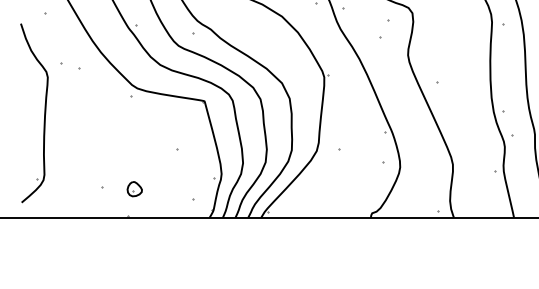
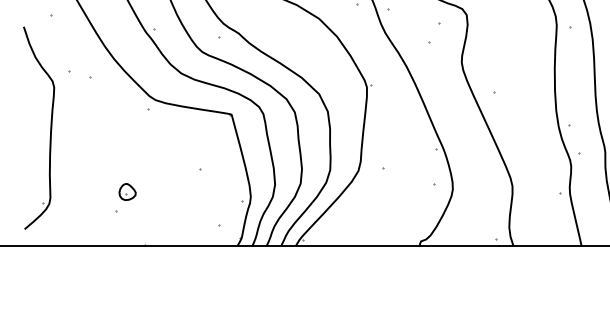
part: (134, 188) -> (127, 191), moved

